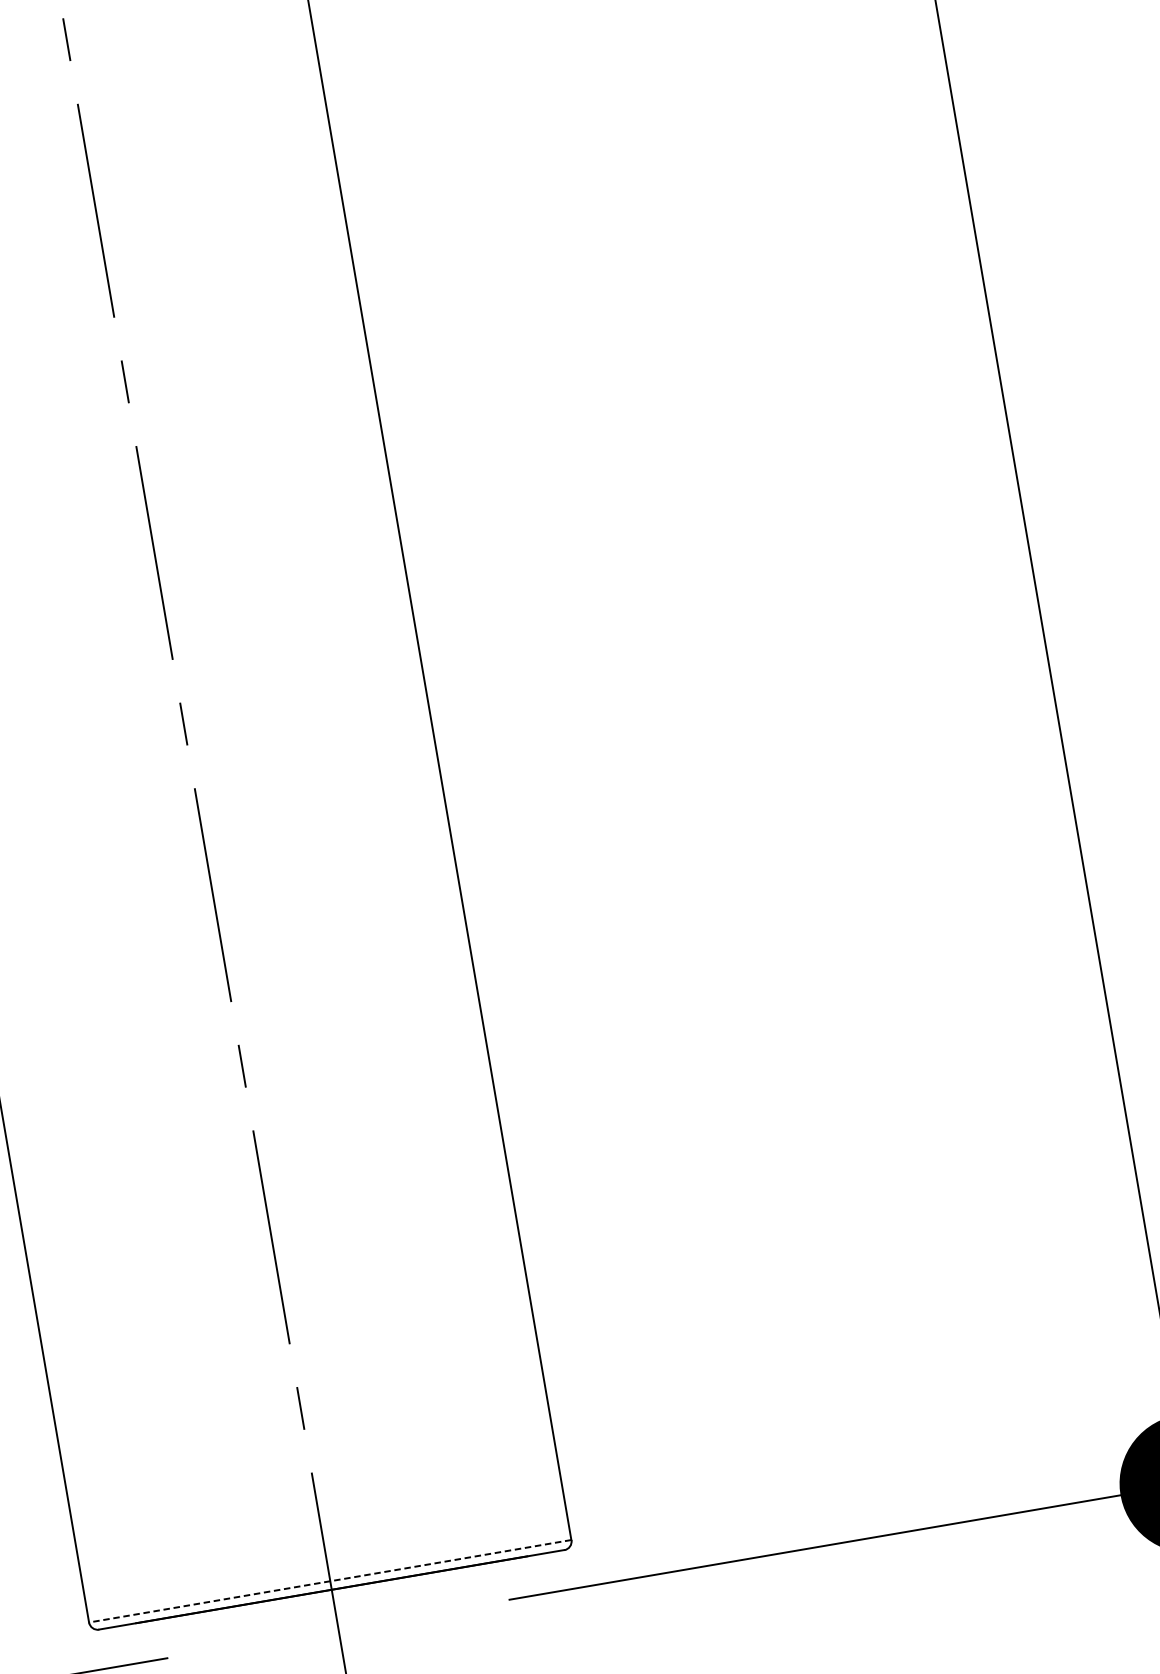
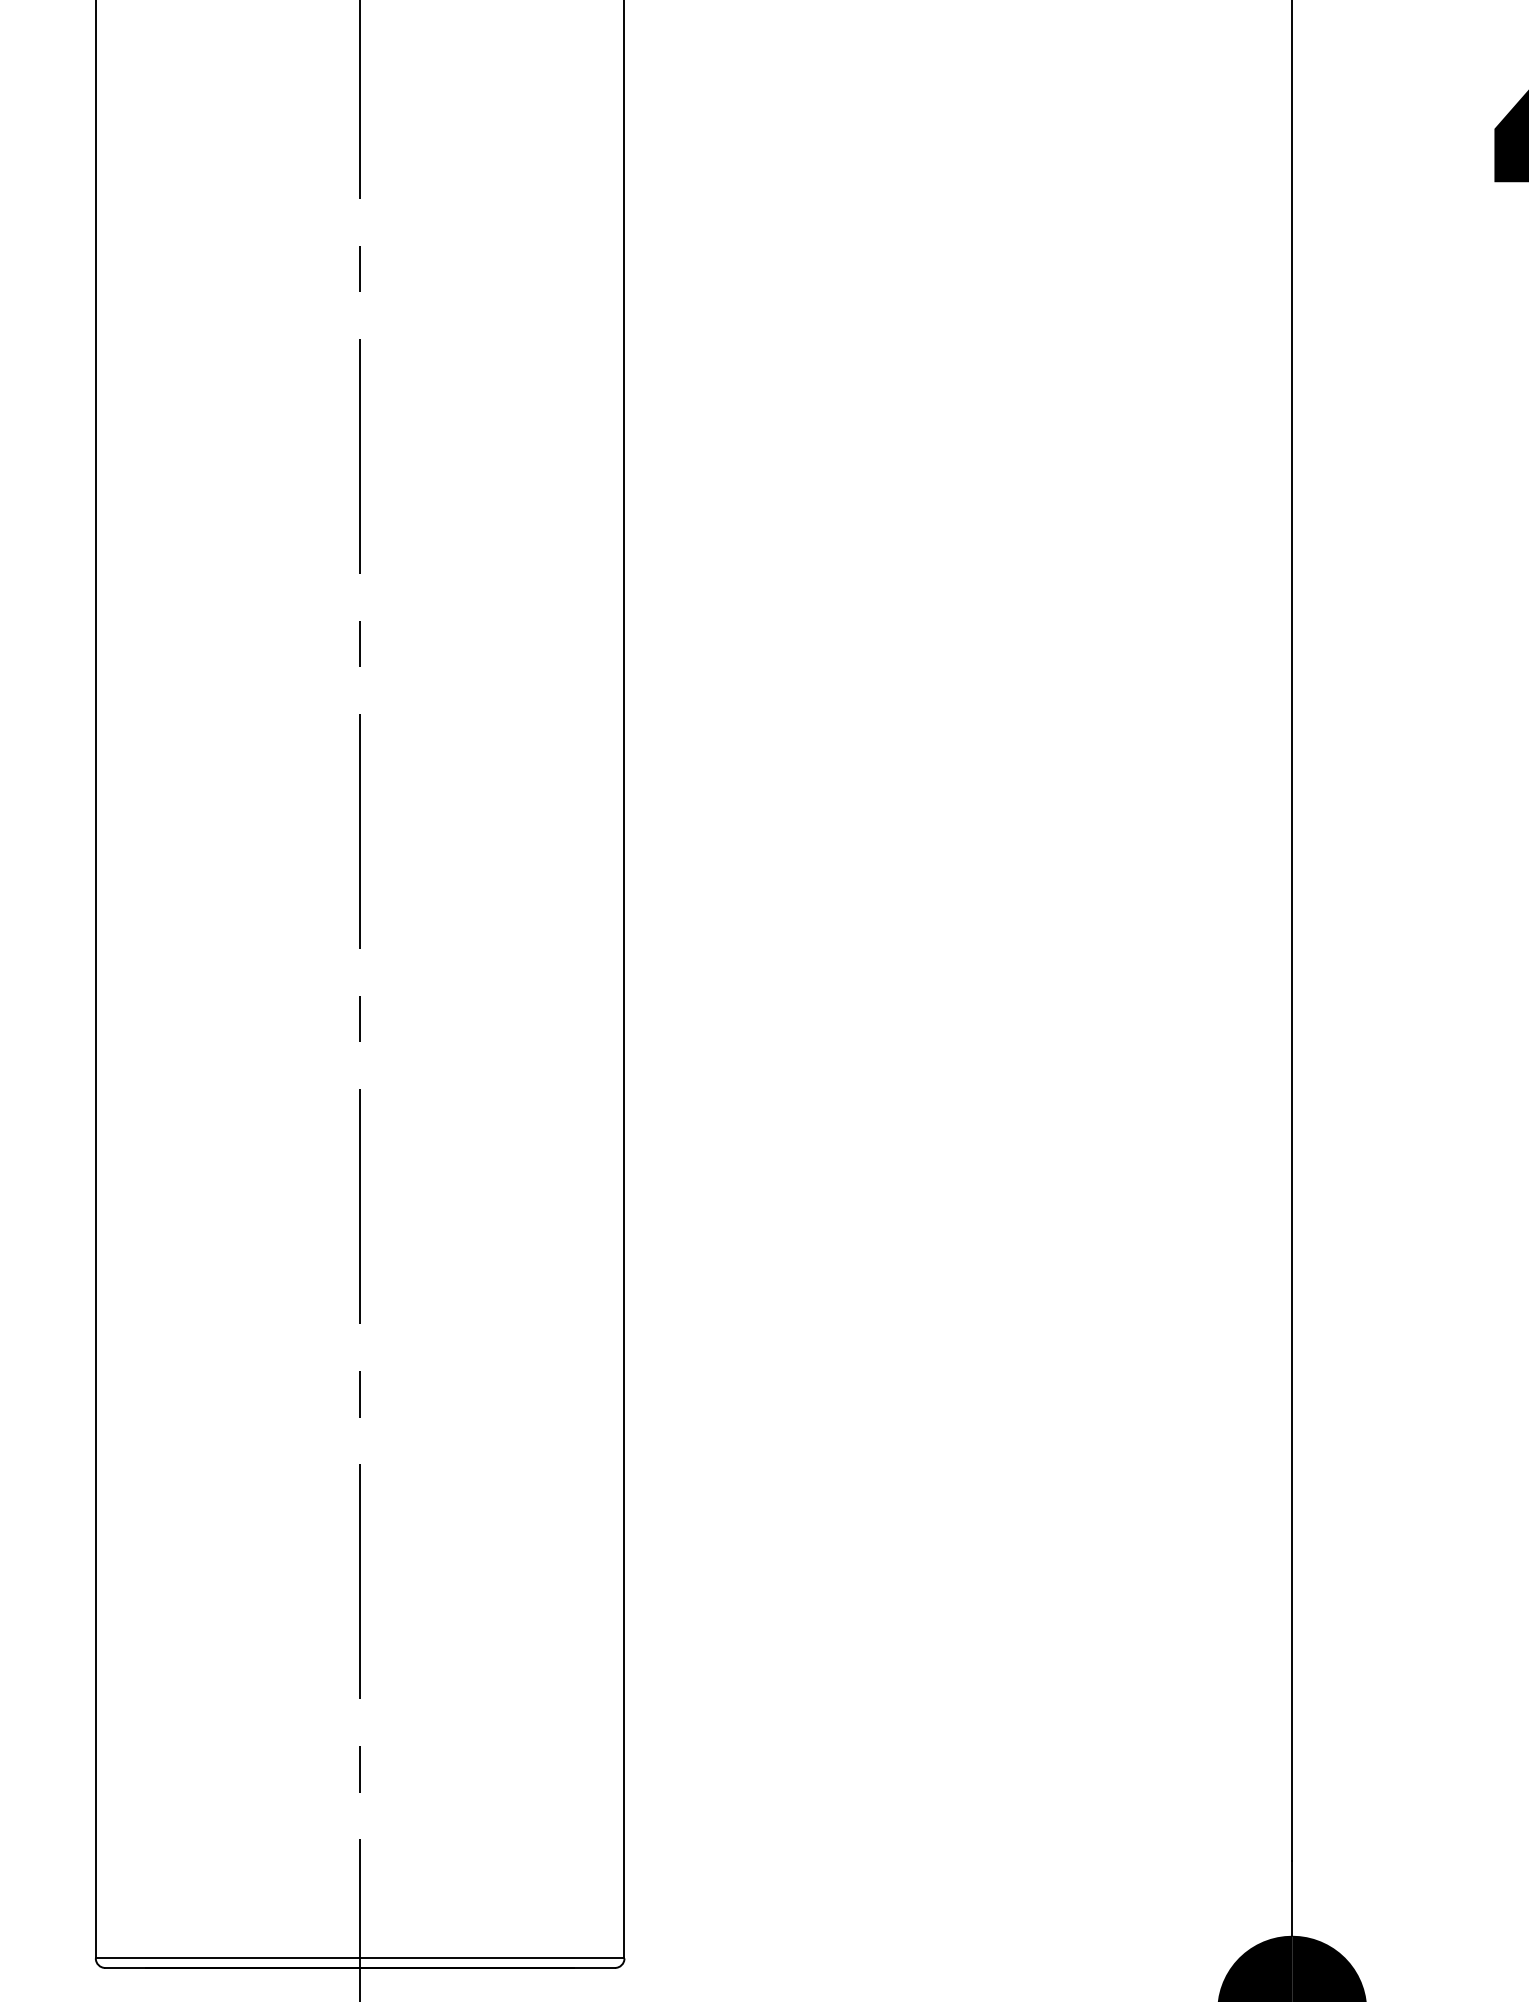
line: (329, 1581) -> (359, 1958), dashed -> solid

